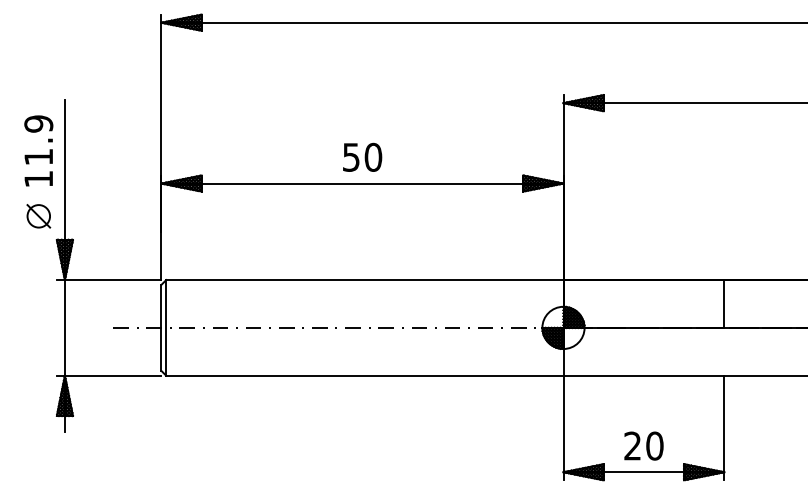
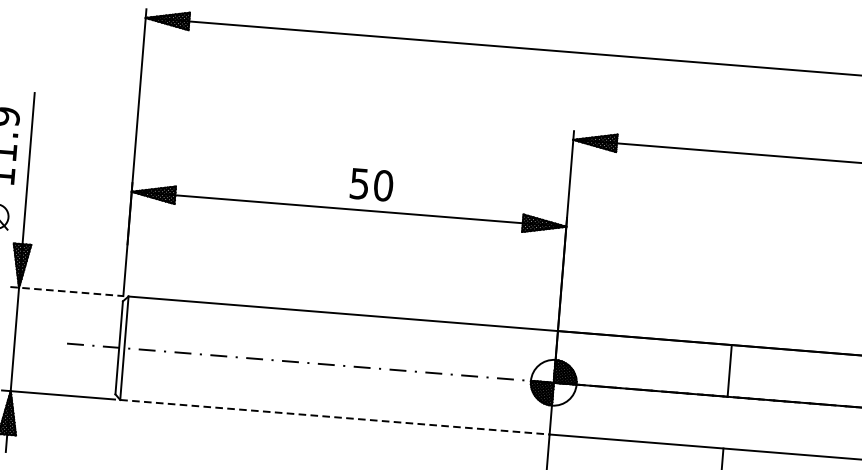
text: (362, 156) -> (371, 183), moved
line: (109, 280) -> (67, 292), solid -> dashed
line: (364, 375) -> (334, 416), solid -> dashed

